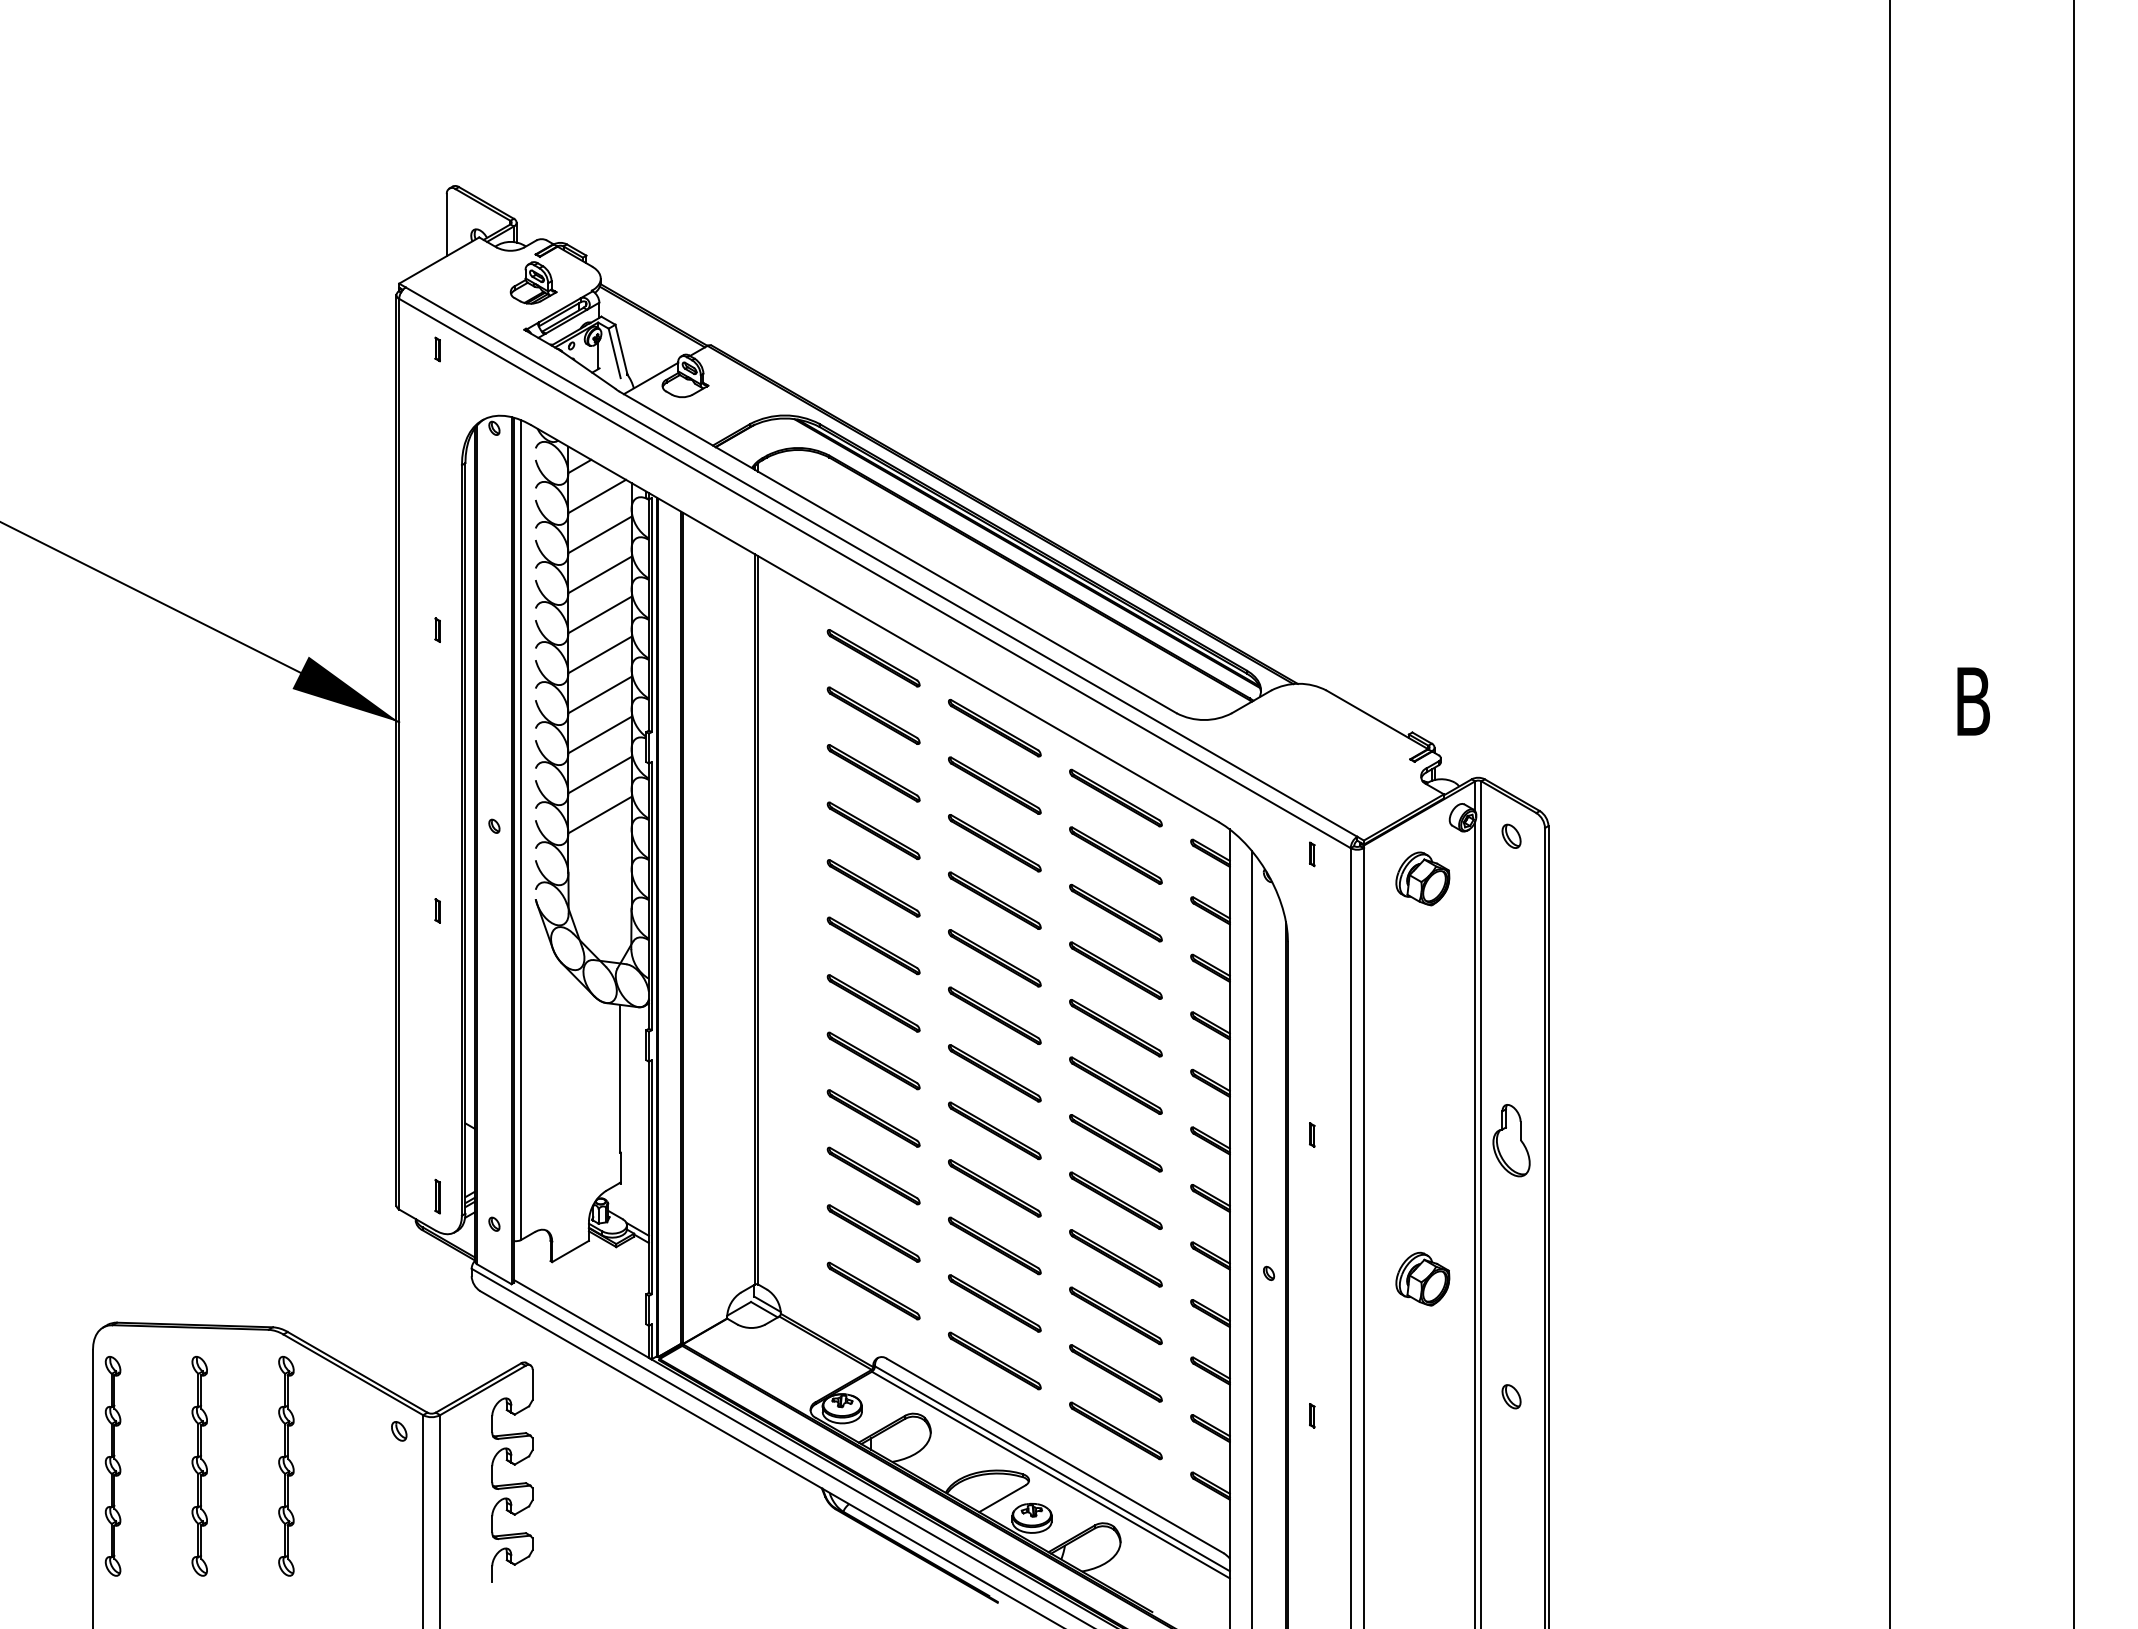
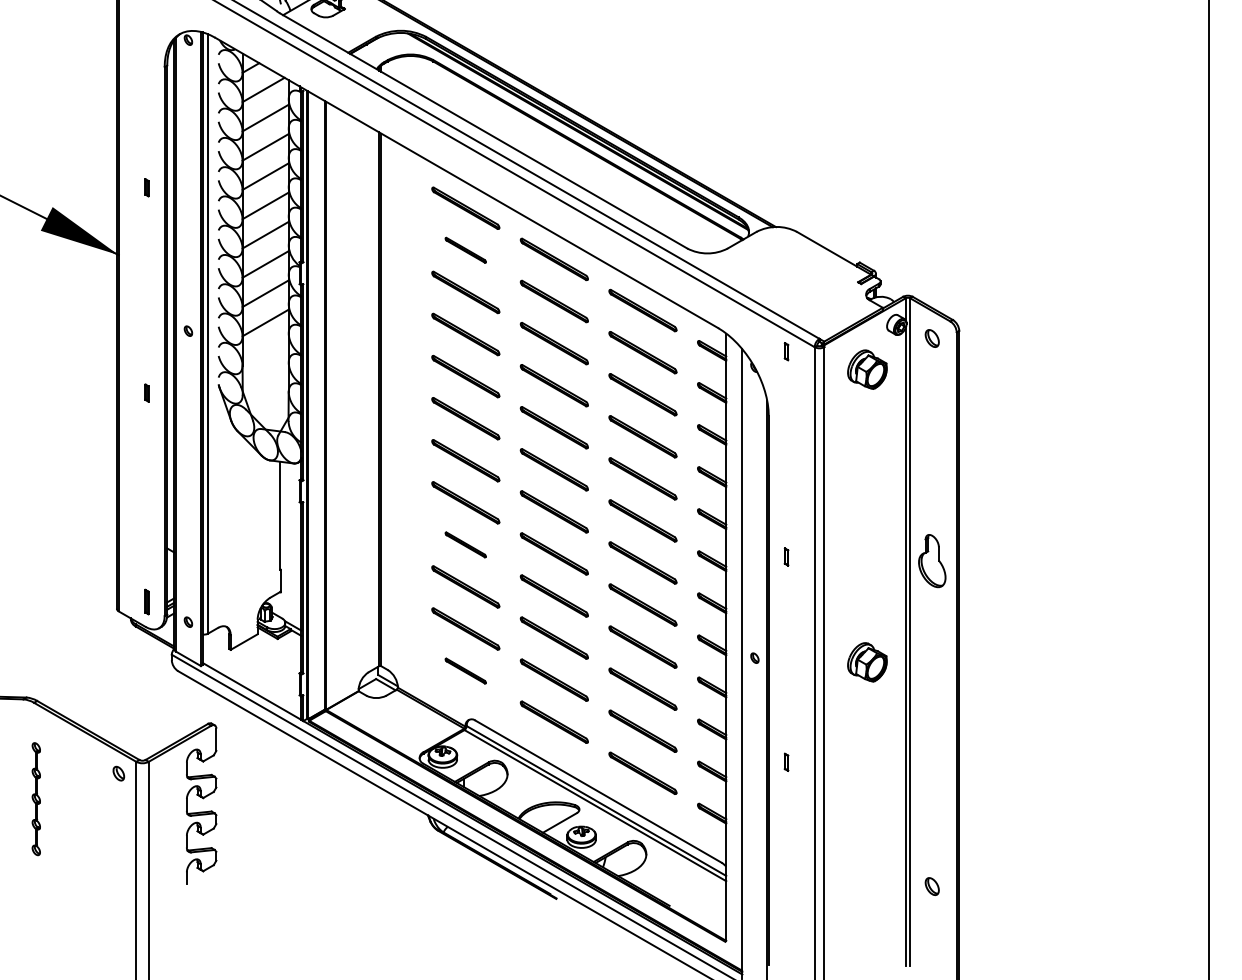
part: (873, 715) -> (465, 250), size x0.6
part: (873, 1118) -> (465, 544), size x0.6
part: (873, 1290) -> (465, 670), size x0.6
part: (1511, 1396) -> (932, 886), moved
part: (286, 1465) -> (36, 798), size x0.7

